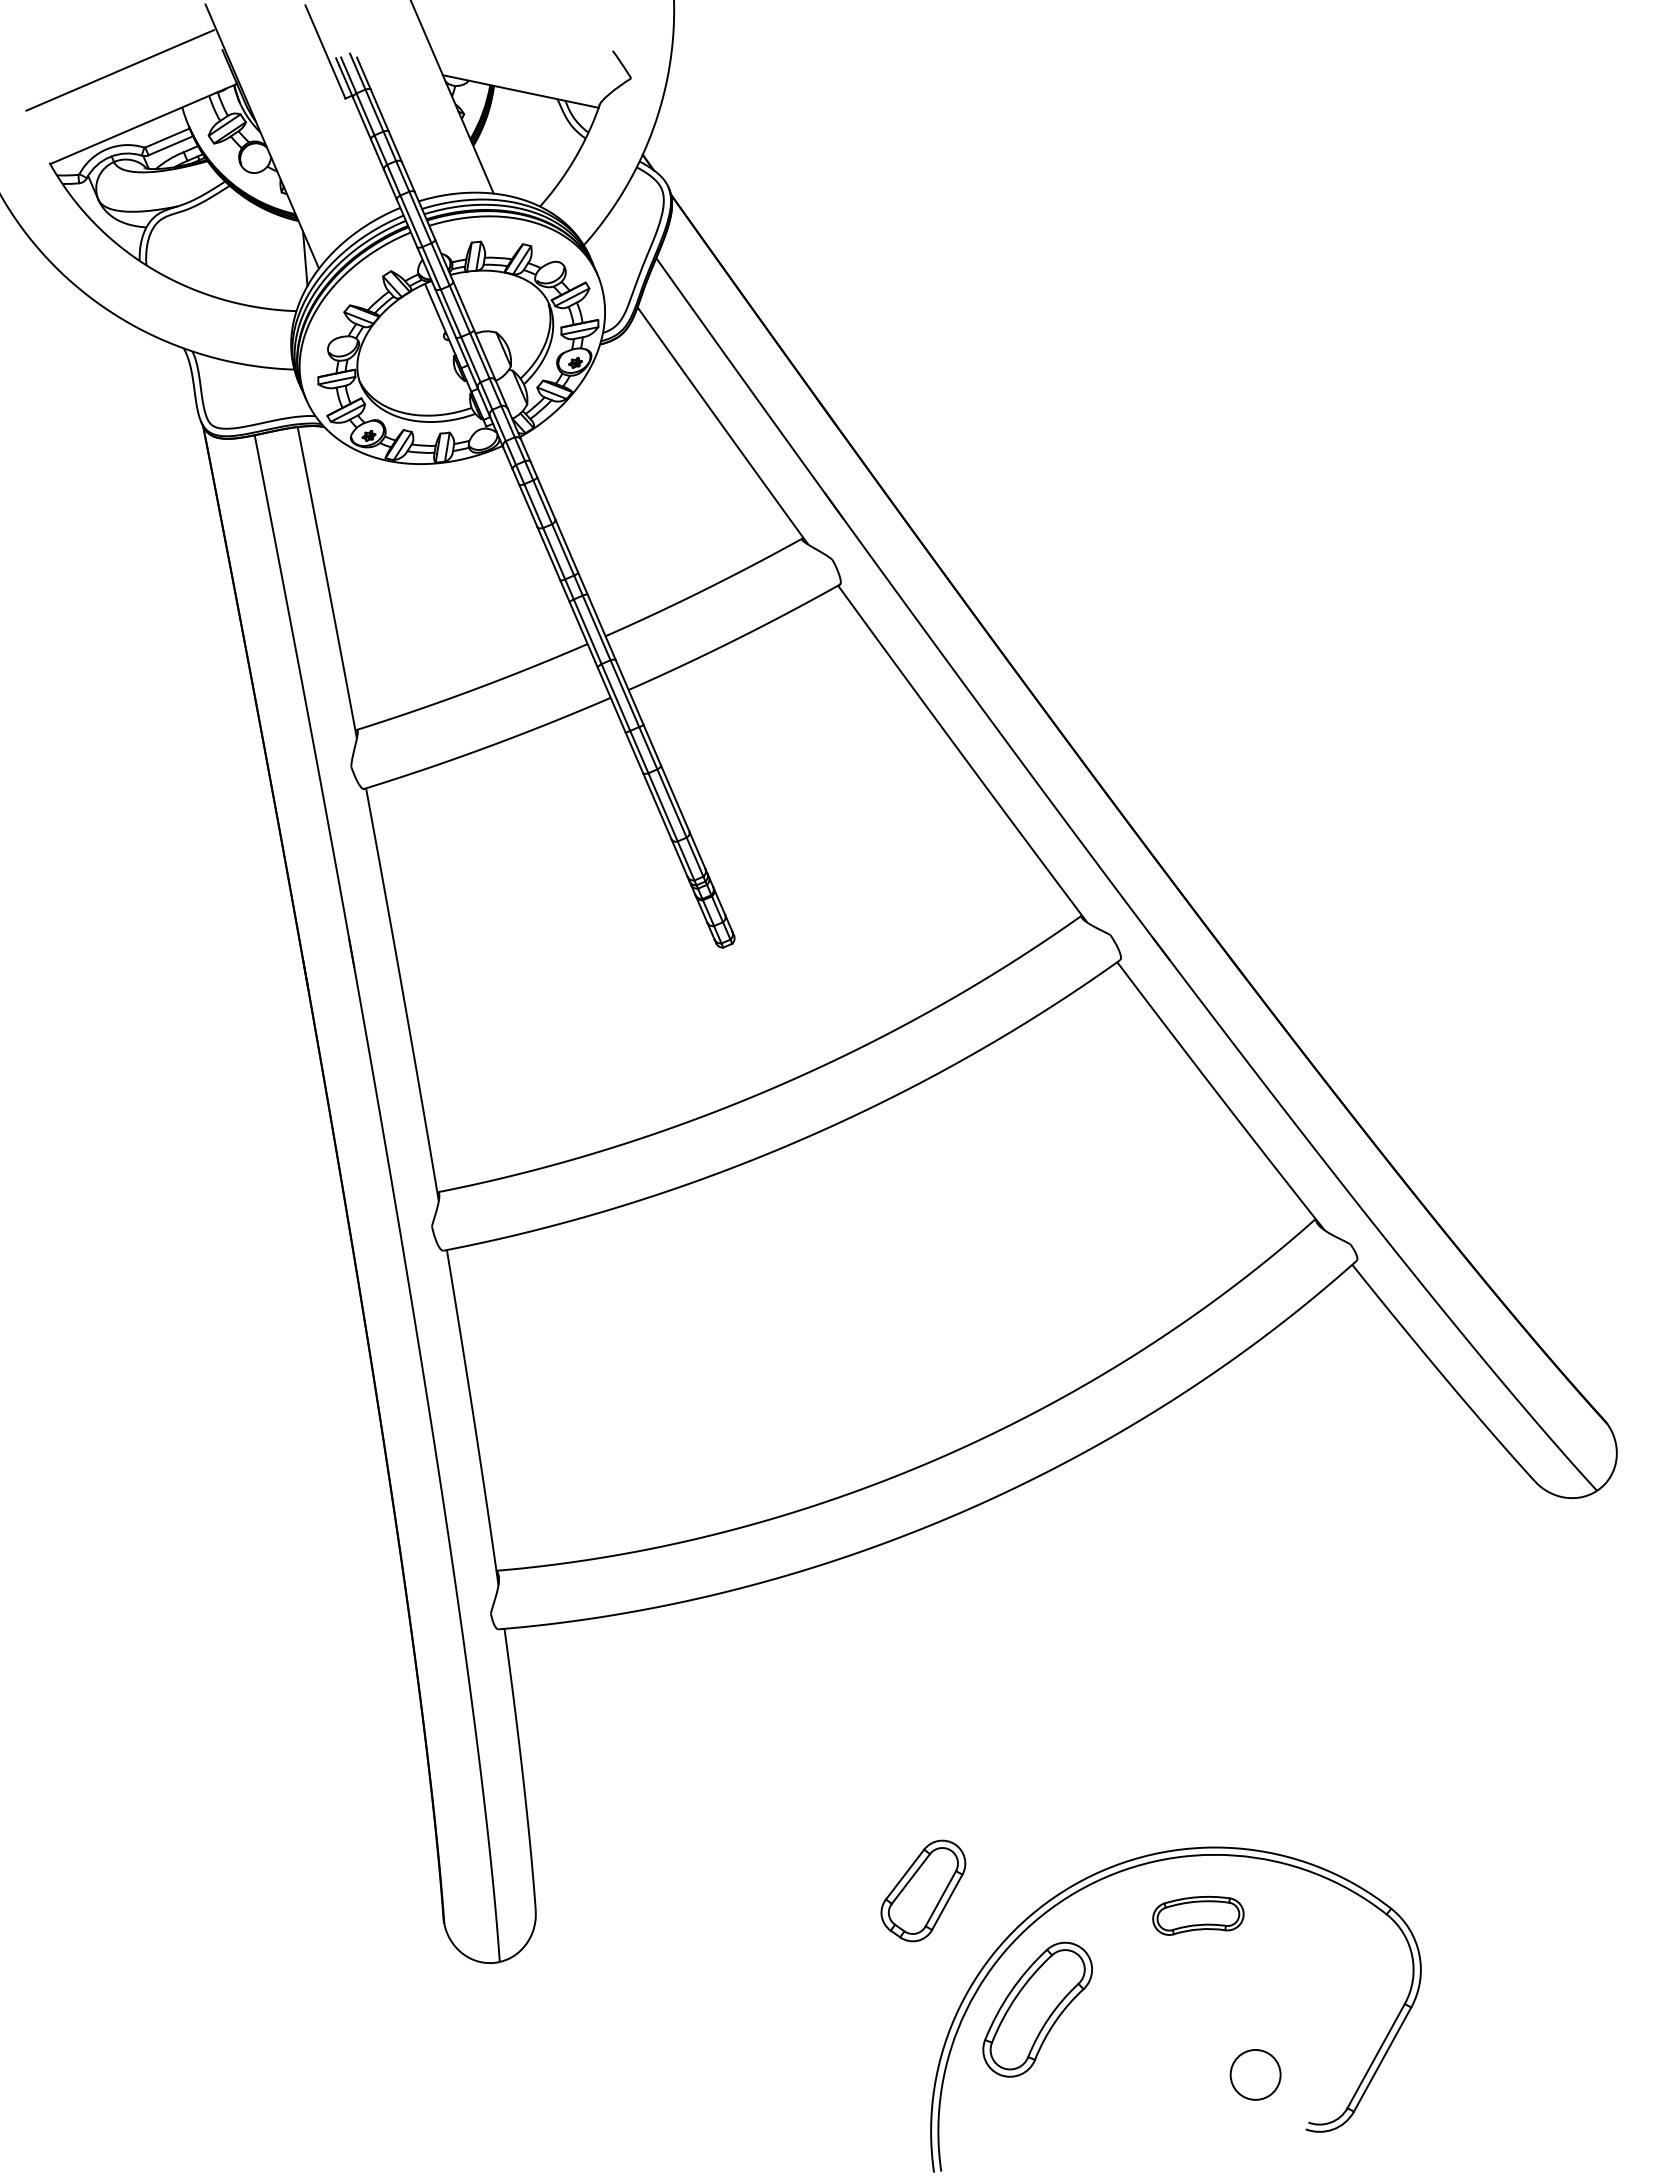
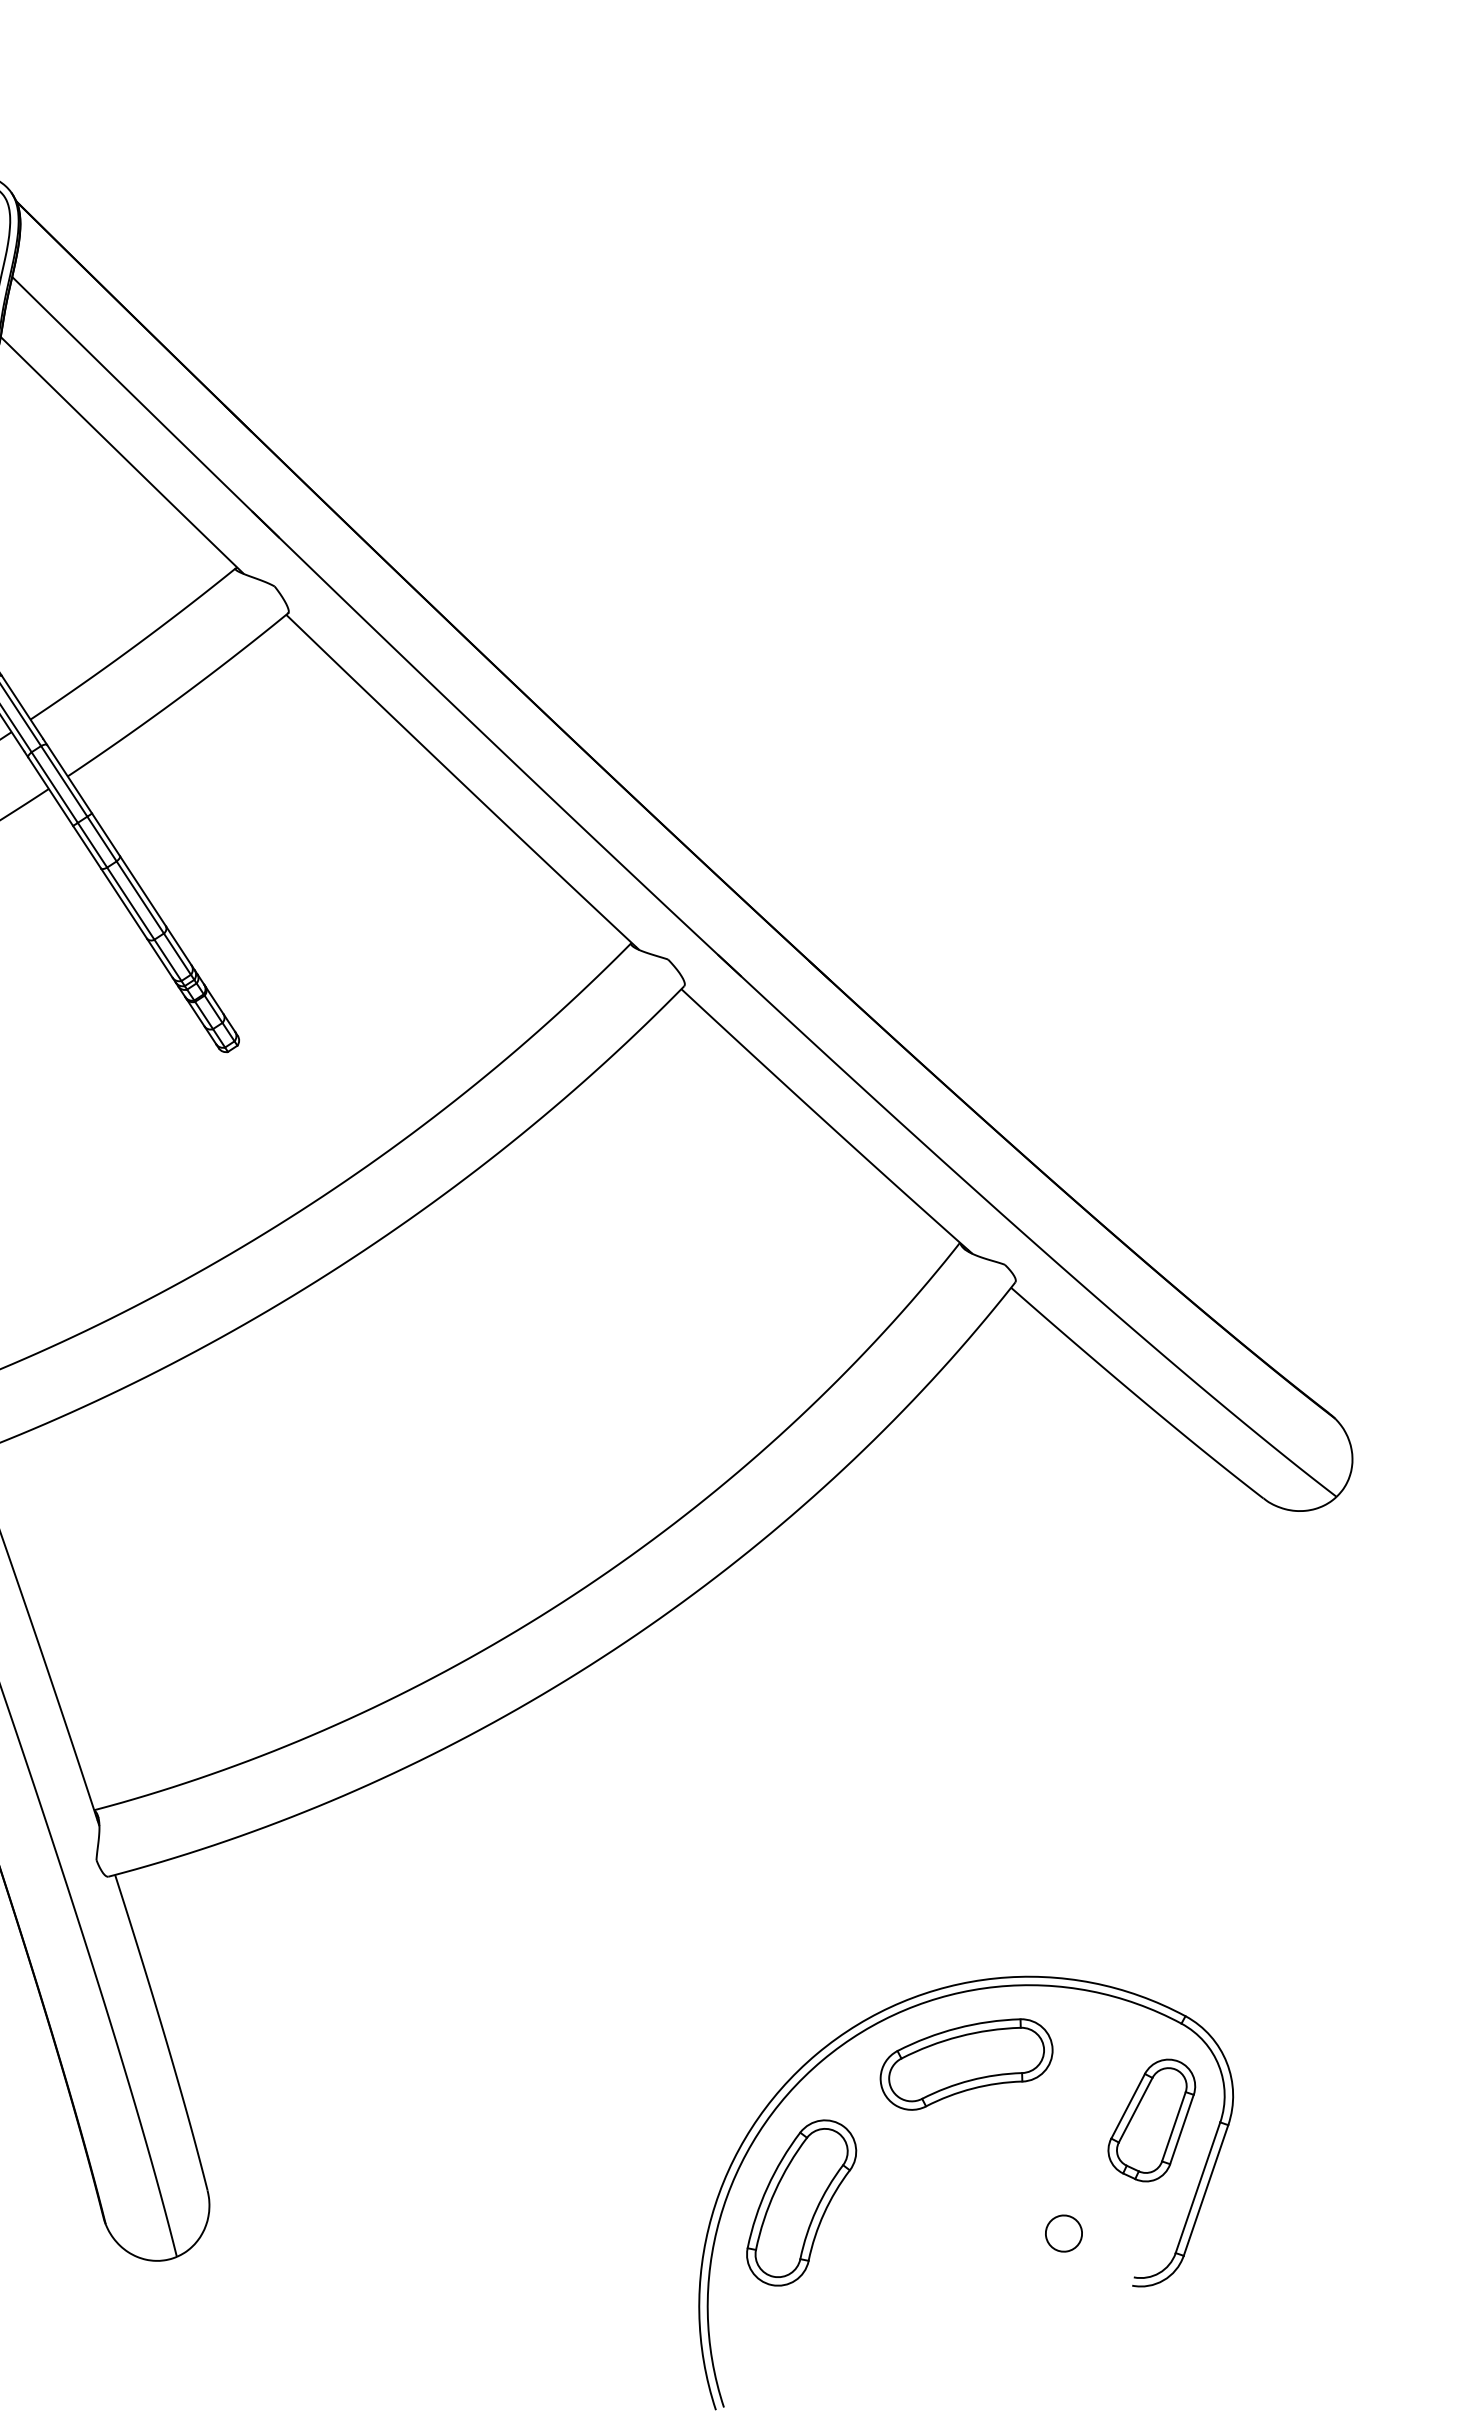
part: (923, 1890) -> (1152, 2120), moved
part: (1198, 1915) -> (966, 2062), size x1.67
circle: (1255, 2074) -> (1063, 2233), size x0.62

